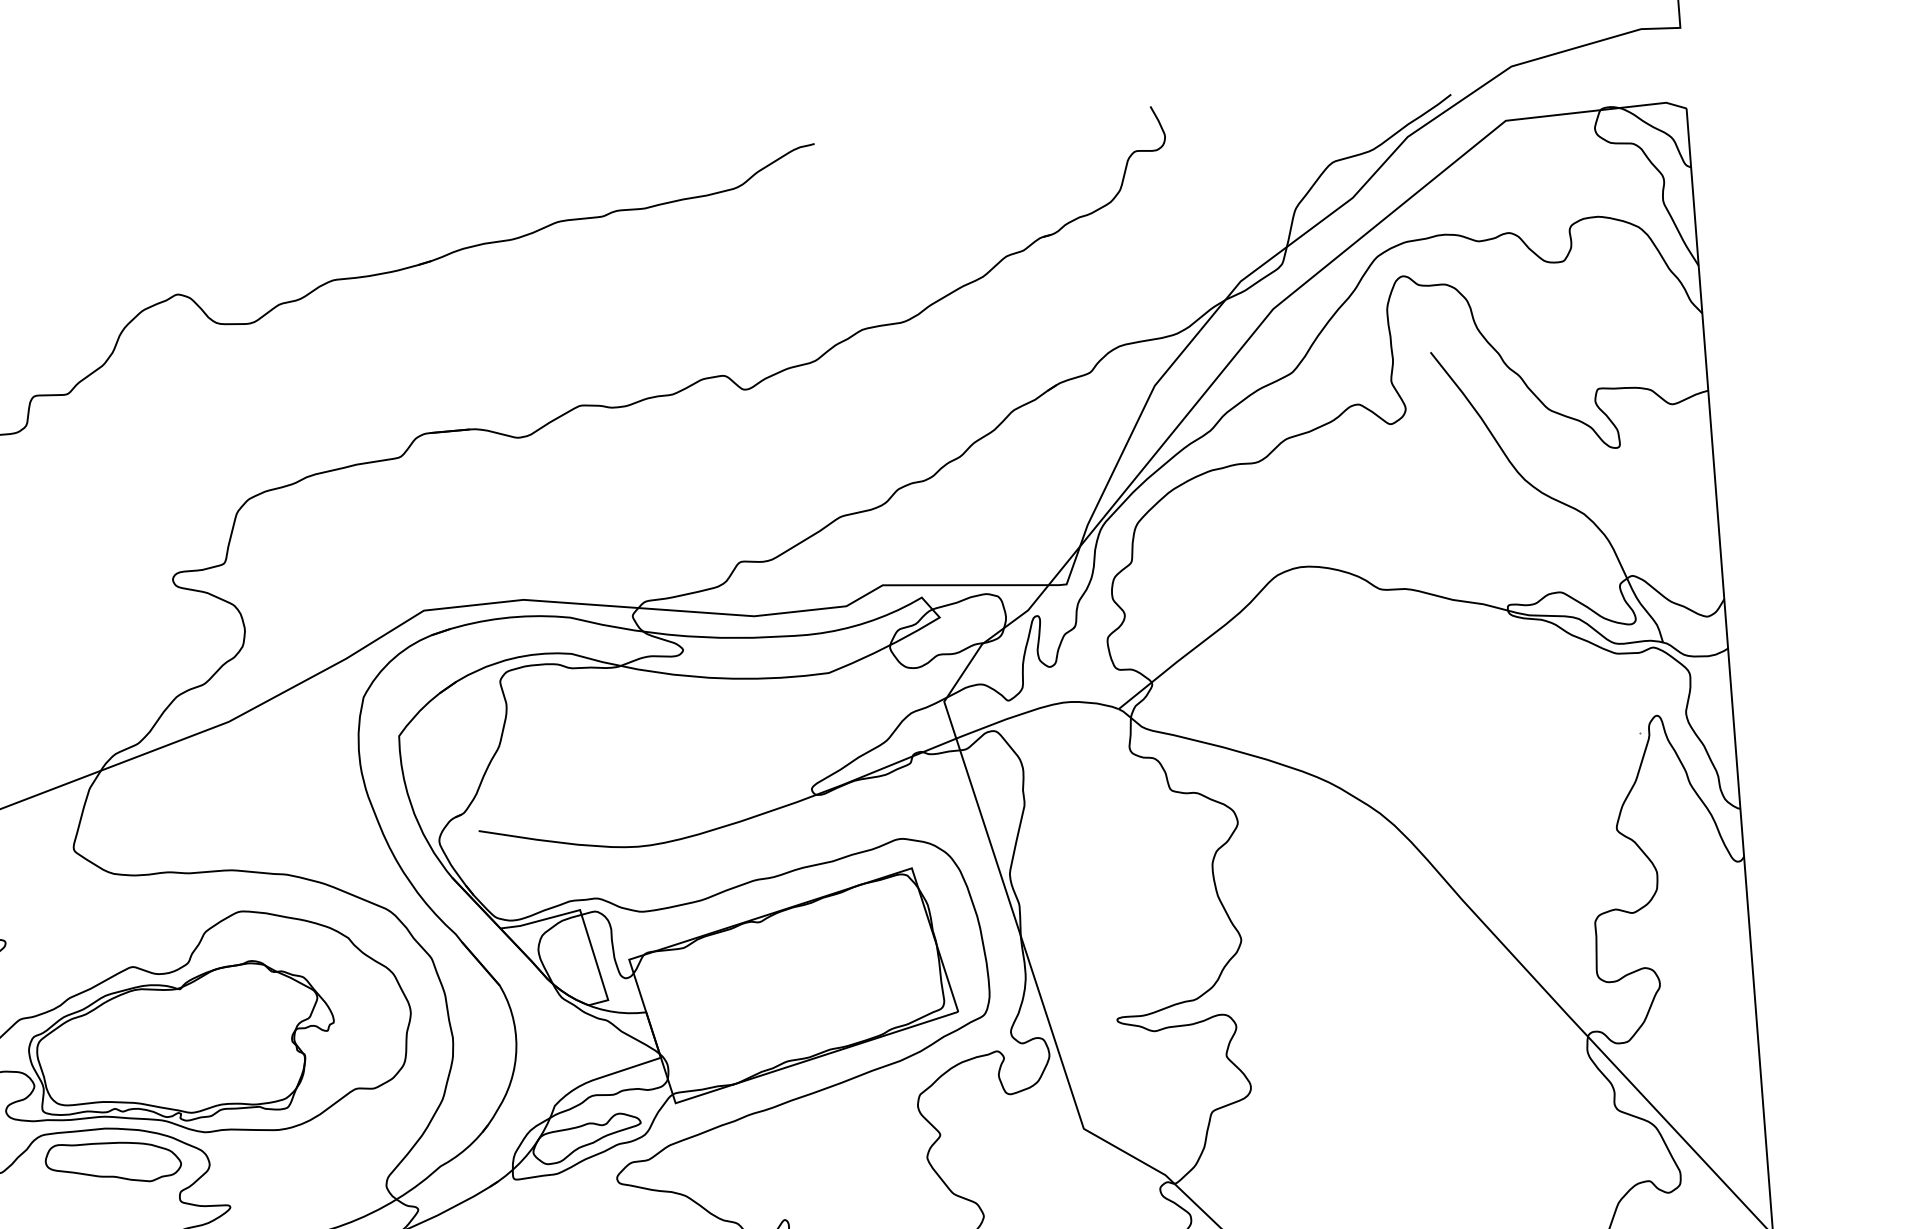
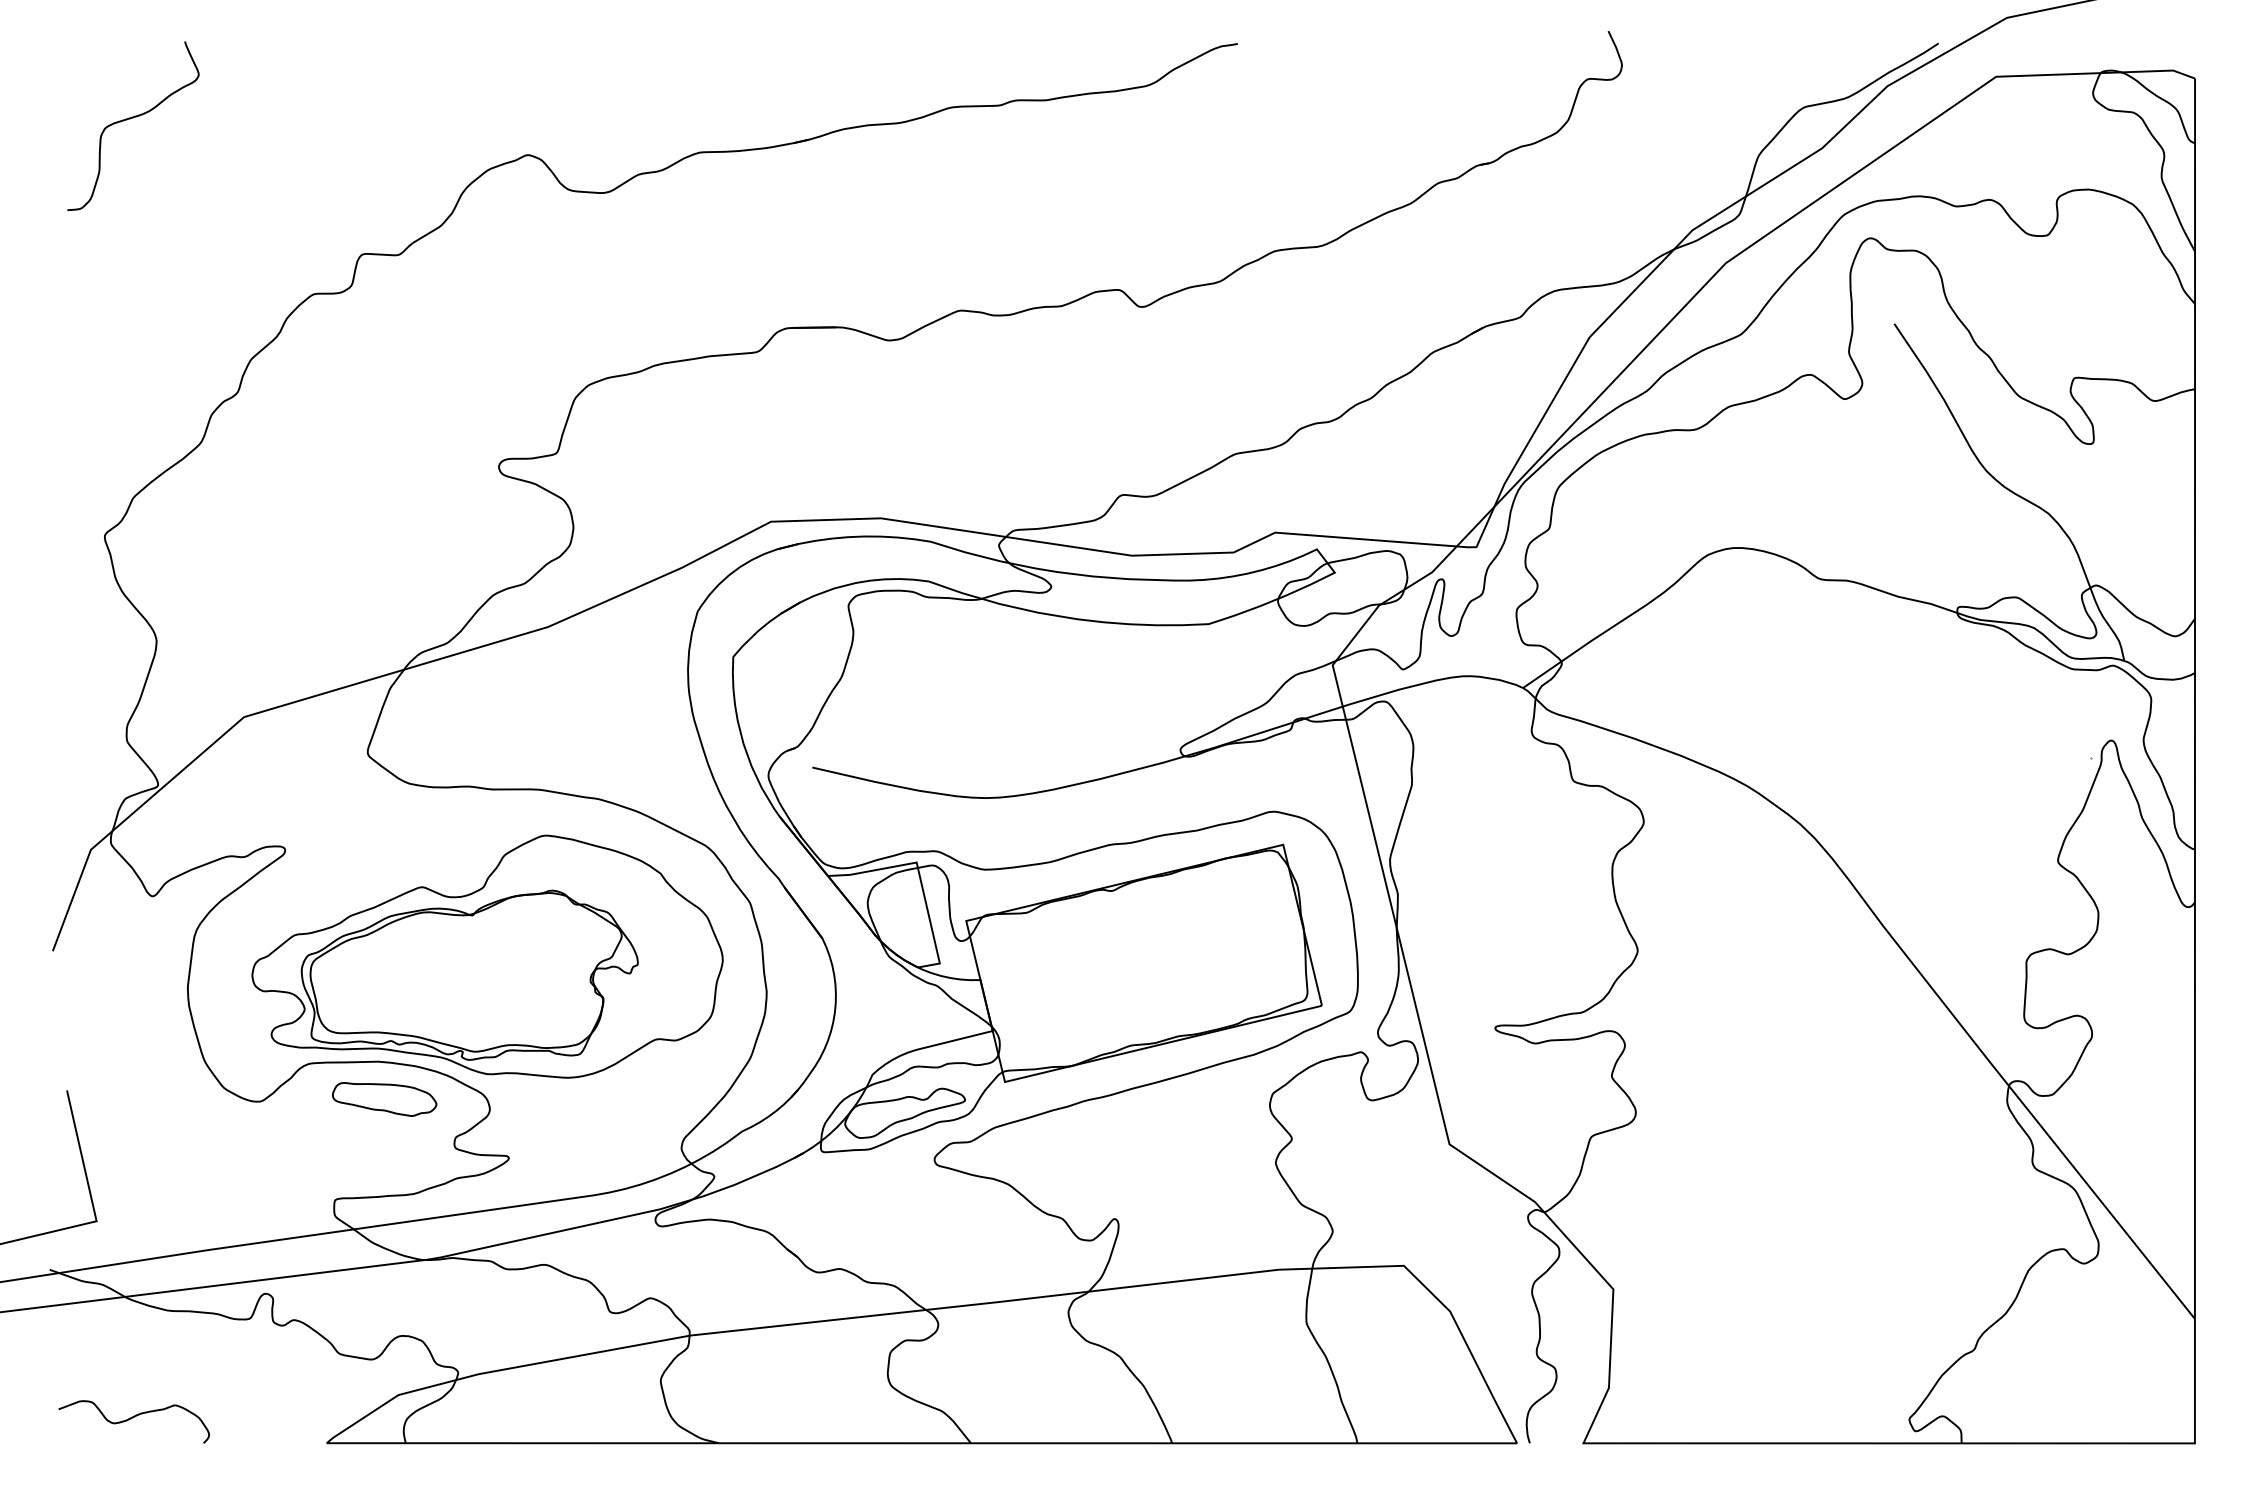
part: (113, 1162) -> (384, 1099), size x0.7

